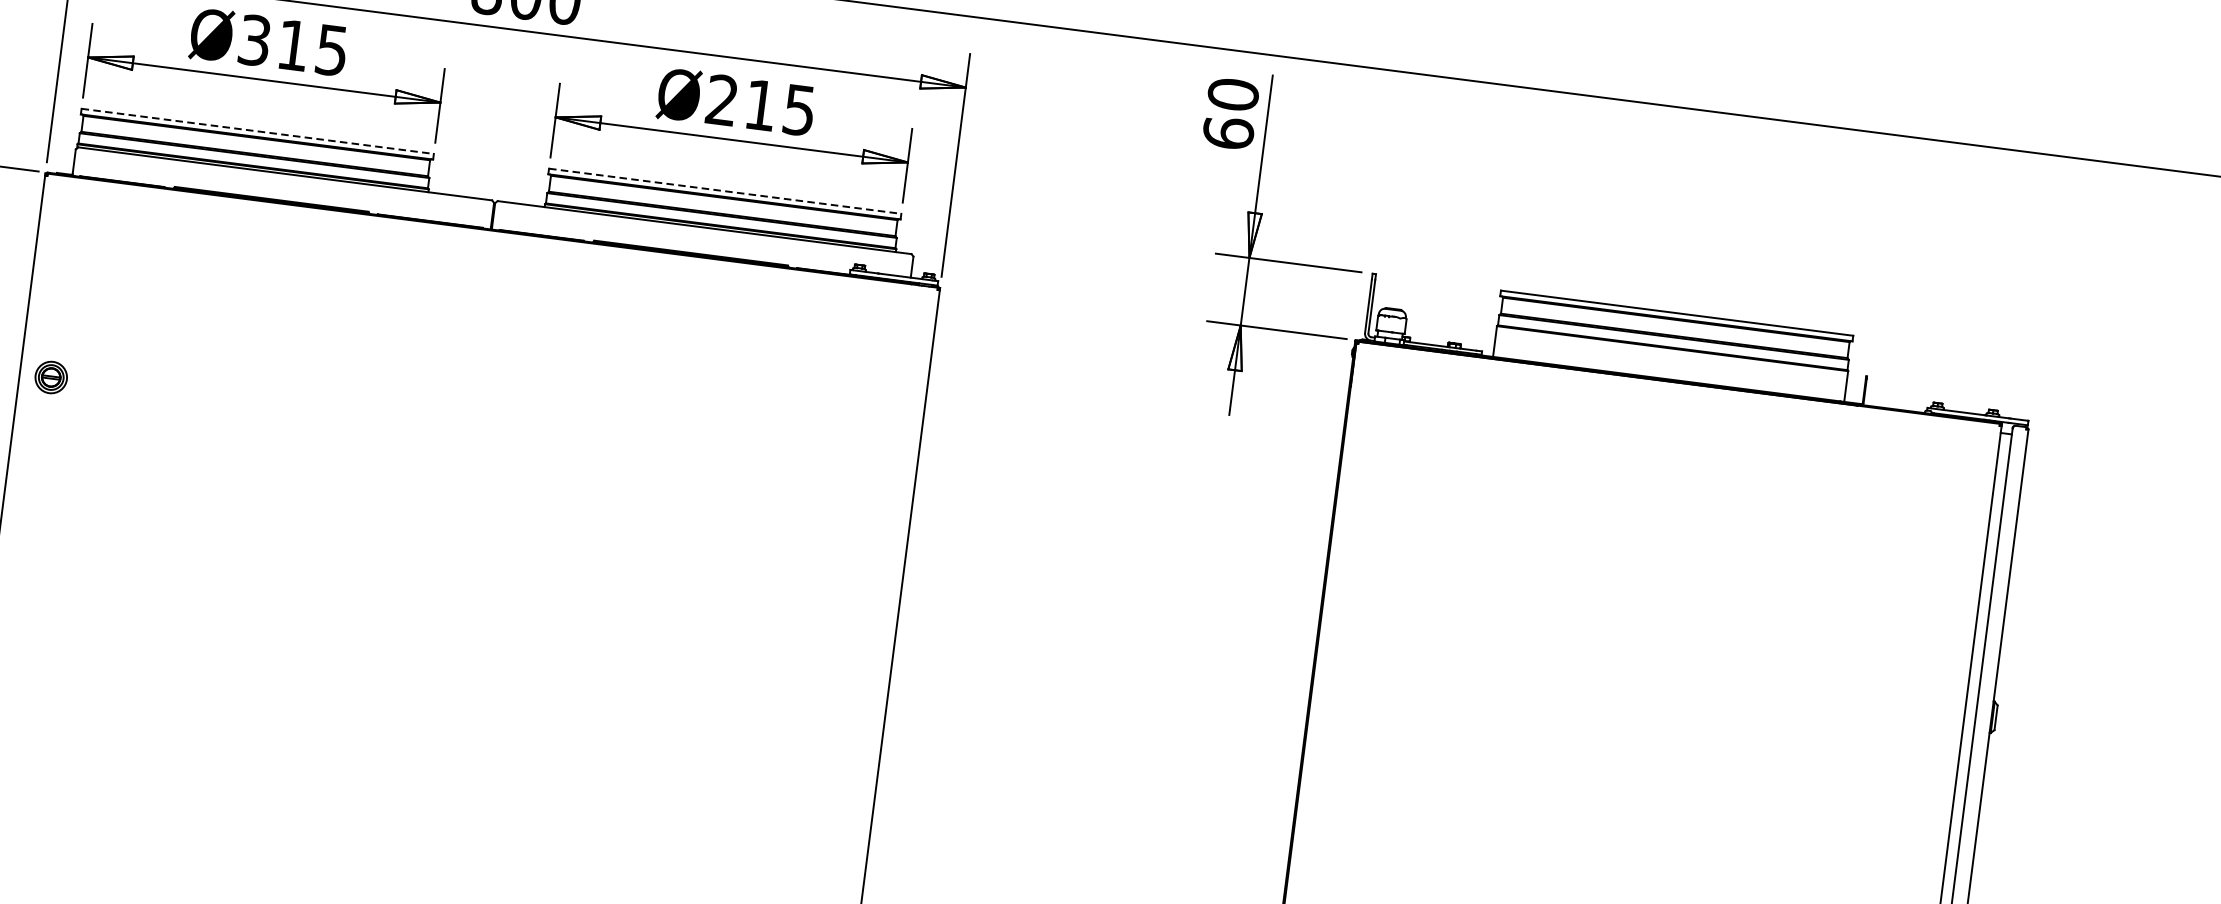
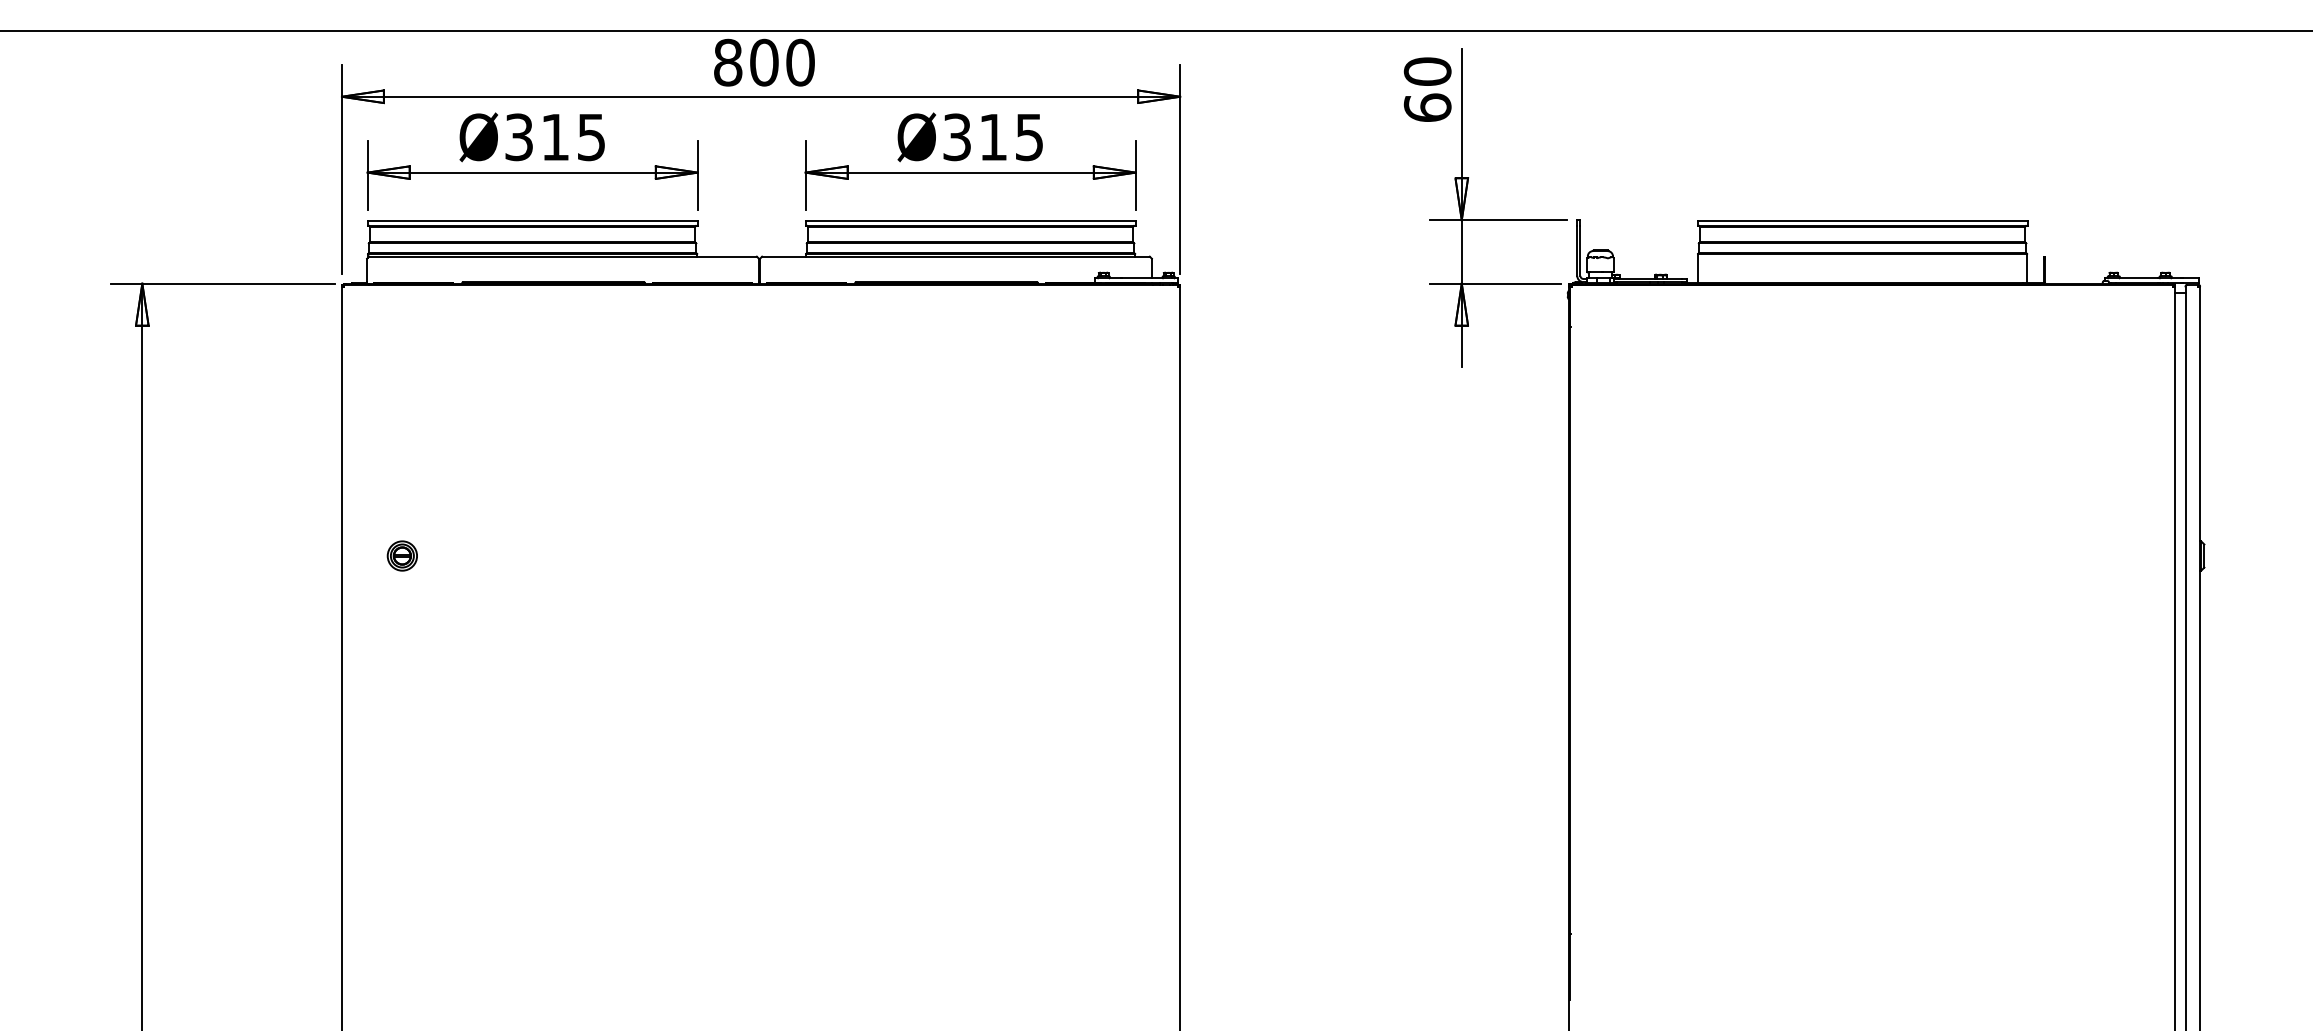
text: (721, 100) -> (956, 137), Ø215 -> Ø315
line: (258, 131) -> (533, 220), dashed -> solid
line: (726, 191) -> (971, 220), dashed -> solid
part: (50, 376) -> (401, 555), moved

